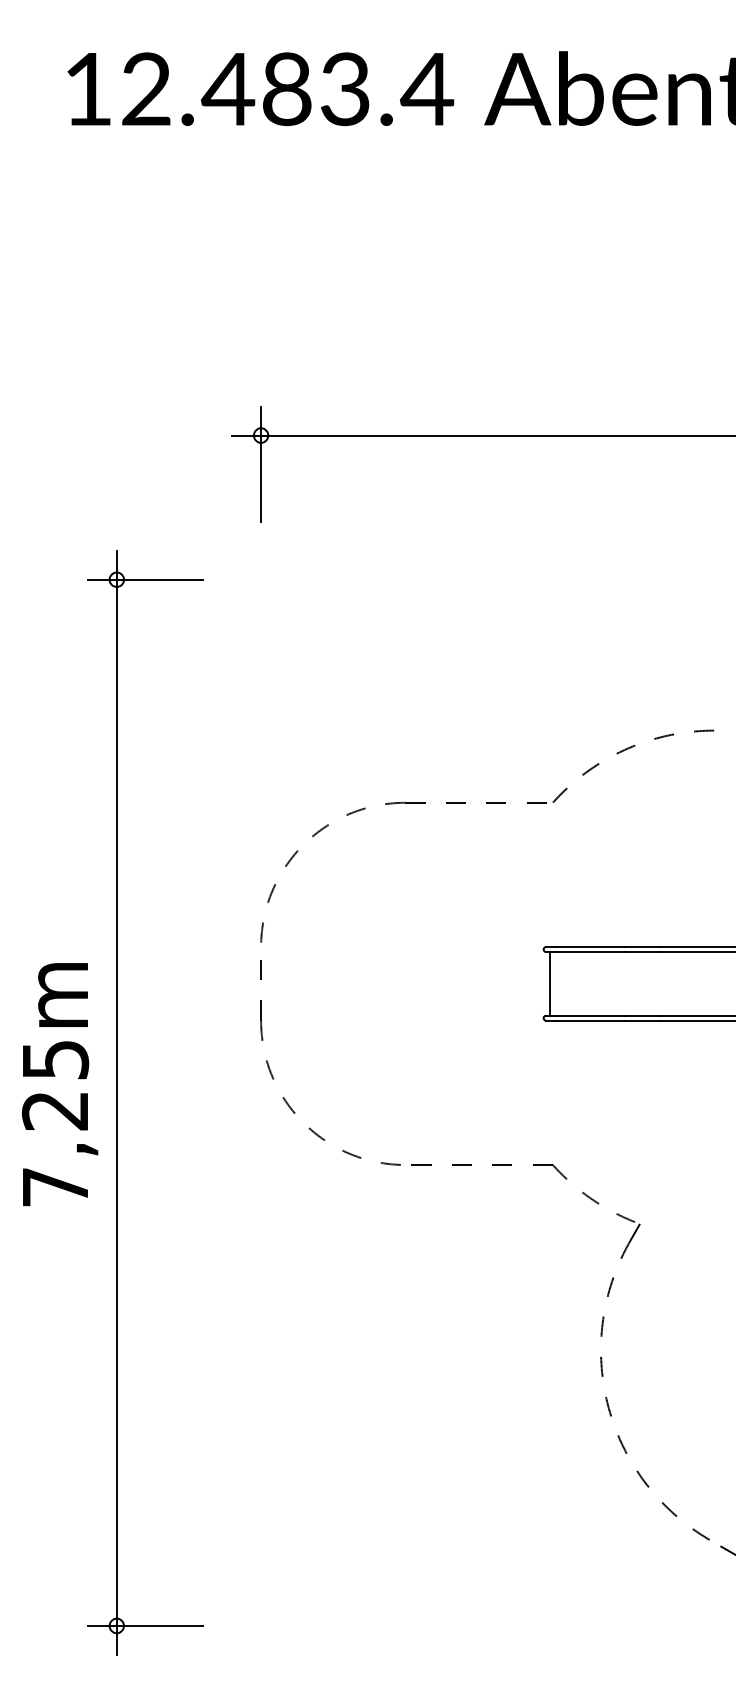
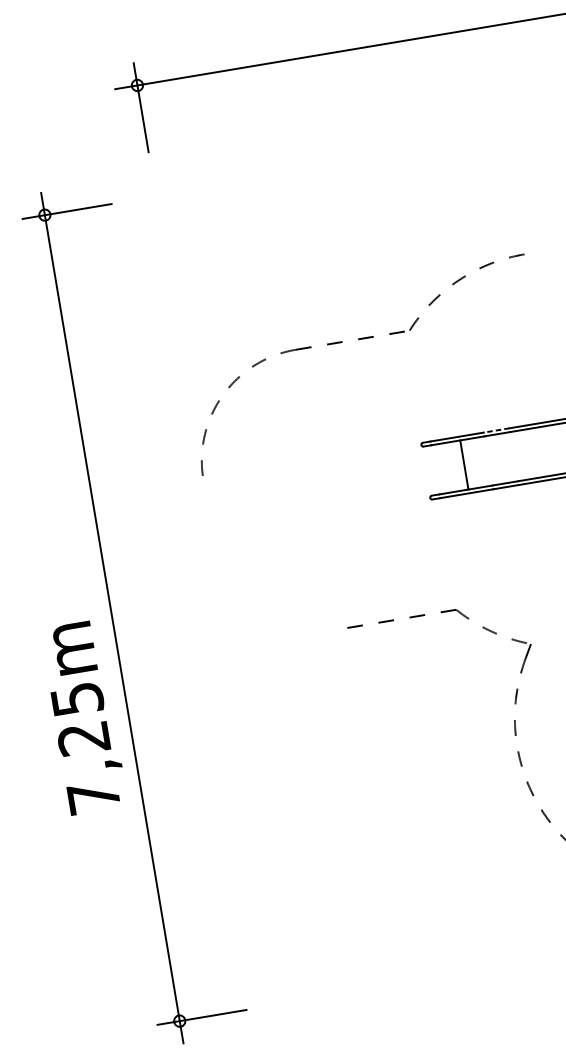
line: (641, 947) -> (496, 430), solid -> dashed
line: (549, 983) -> (464, 464), moved
text: (59, 1084) -> (83, 717), moved
part: (284, 1097) -> (240, 592), removed

